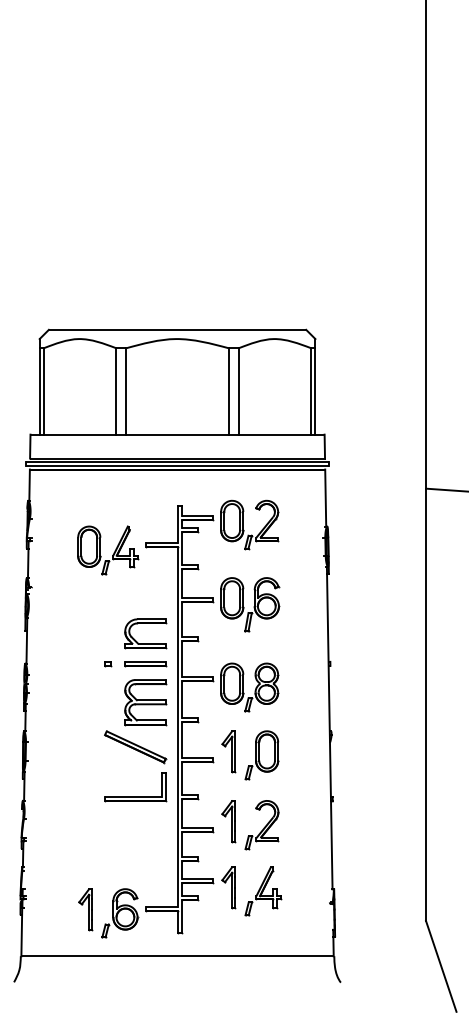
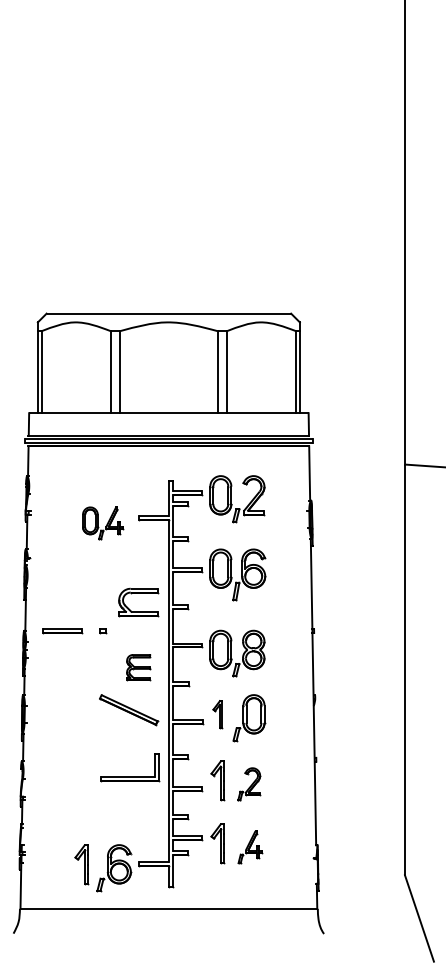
part: (107, 550) -> (102, 523), size x0.7
part: (145, 664) -> (62, 631), moved
part: (145, 702) -> (138, 667), size x0.6
part: (228, 751) -> (217, 714), size x0.7
part: (136, 796) -> (130, 776), moved
part: (262, 825) -> (249, 784), size x0.7
part: (263, 891) -> (250, 847), size x0.7

